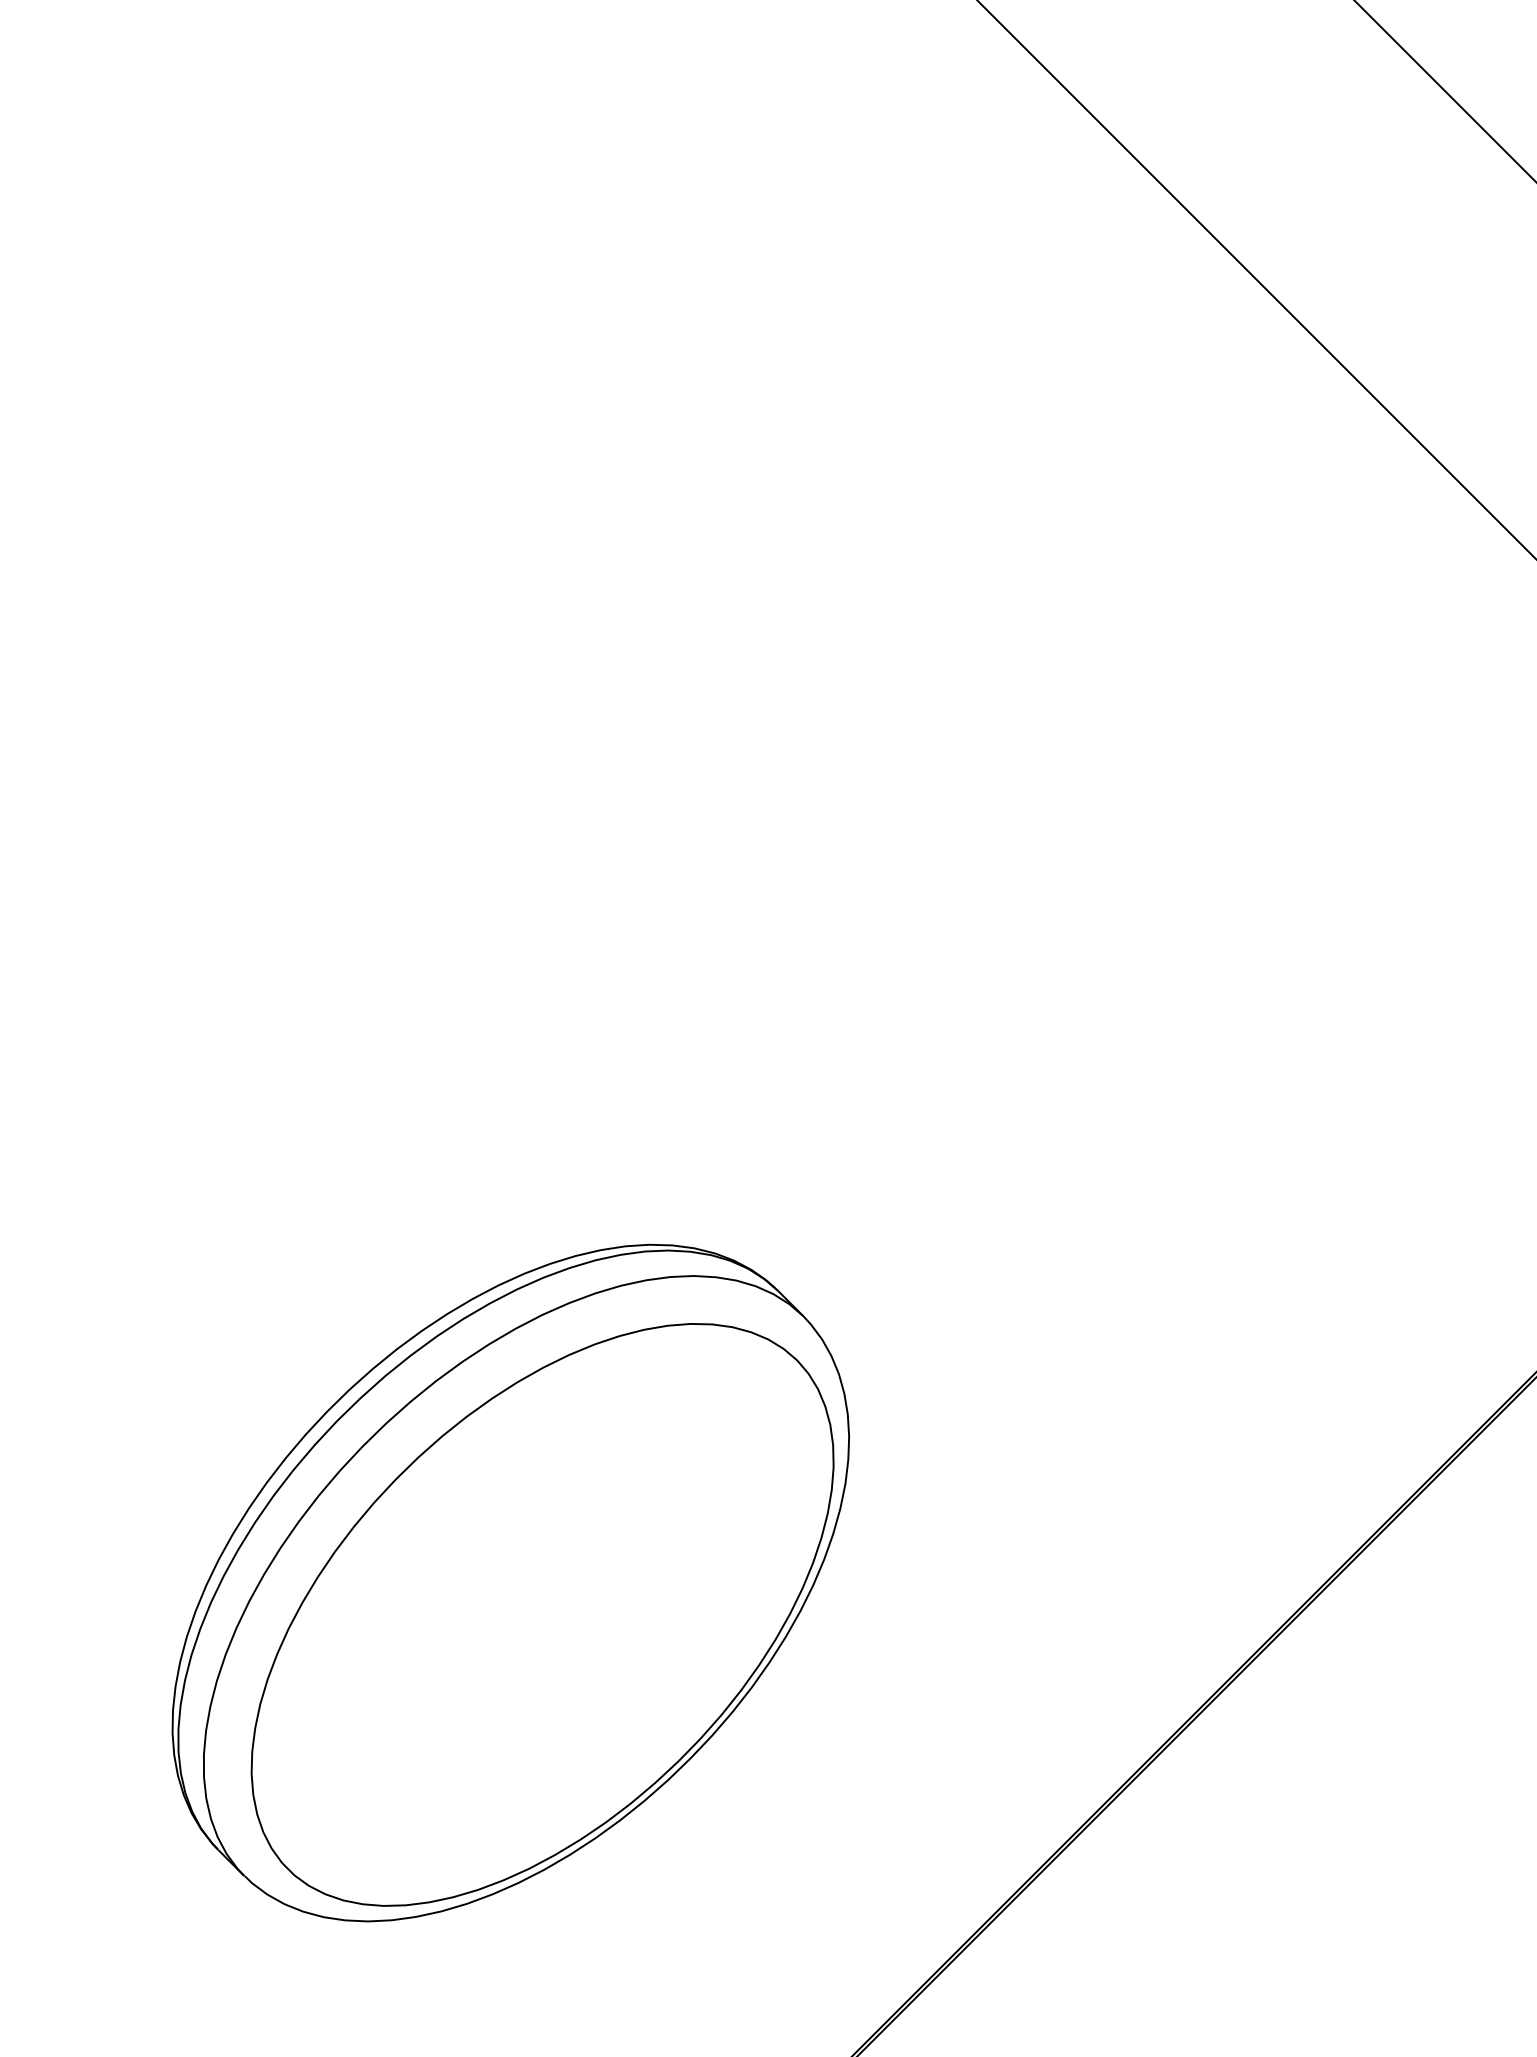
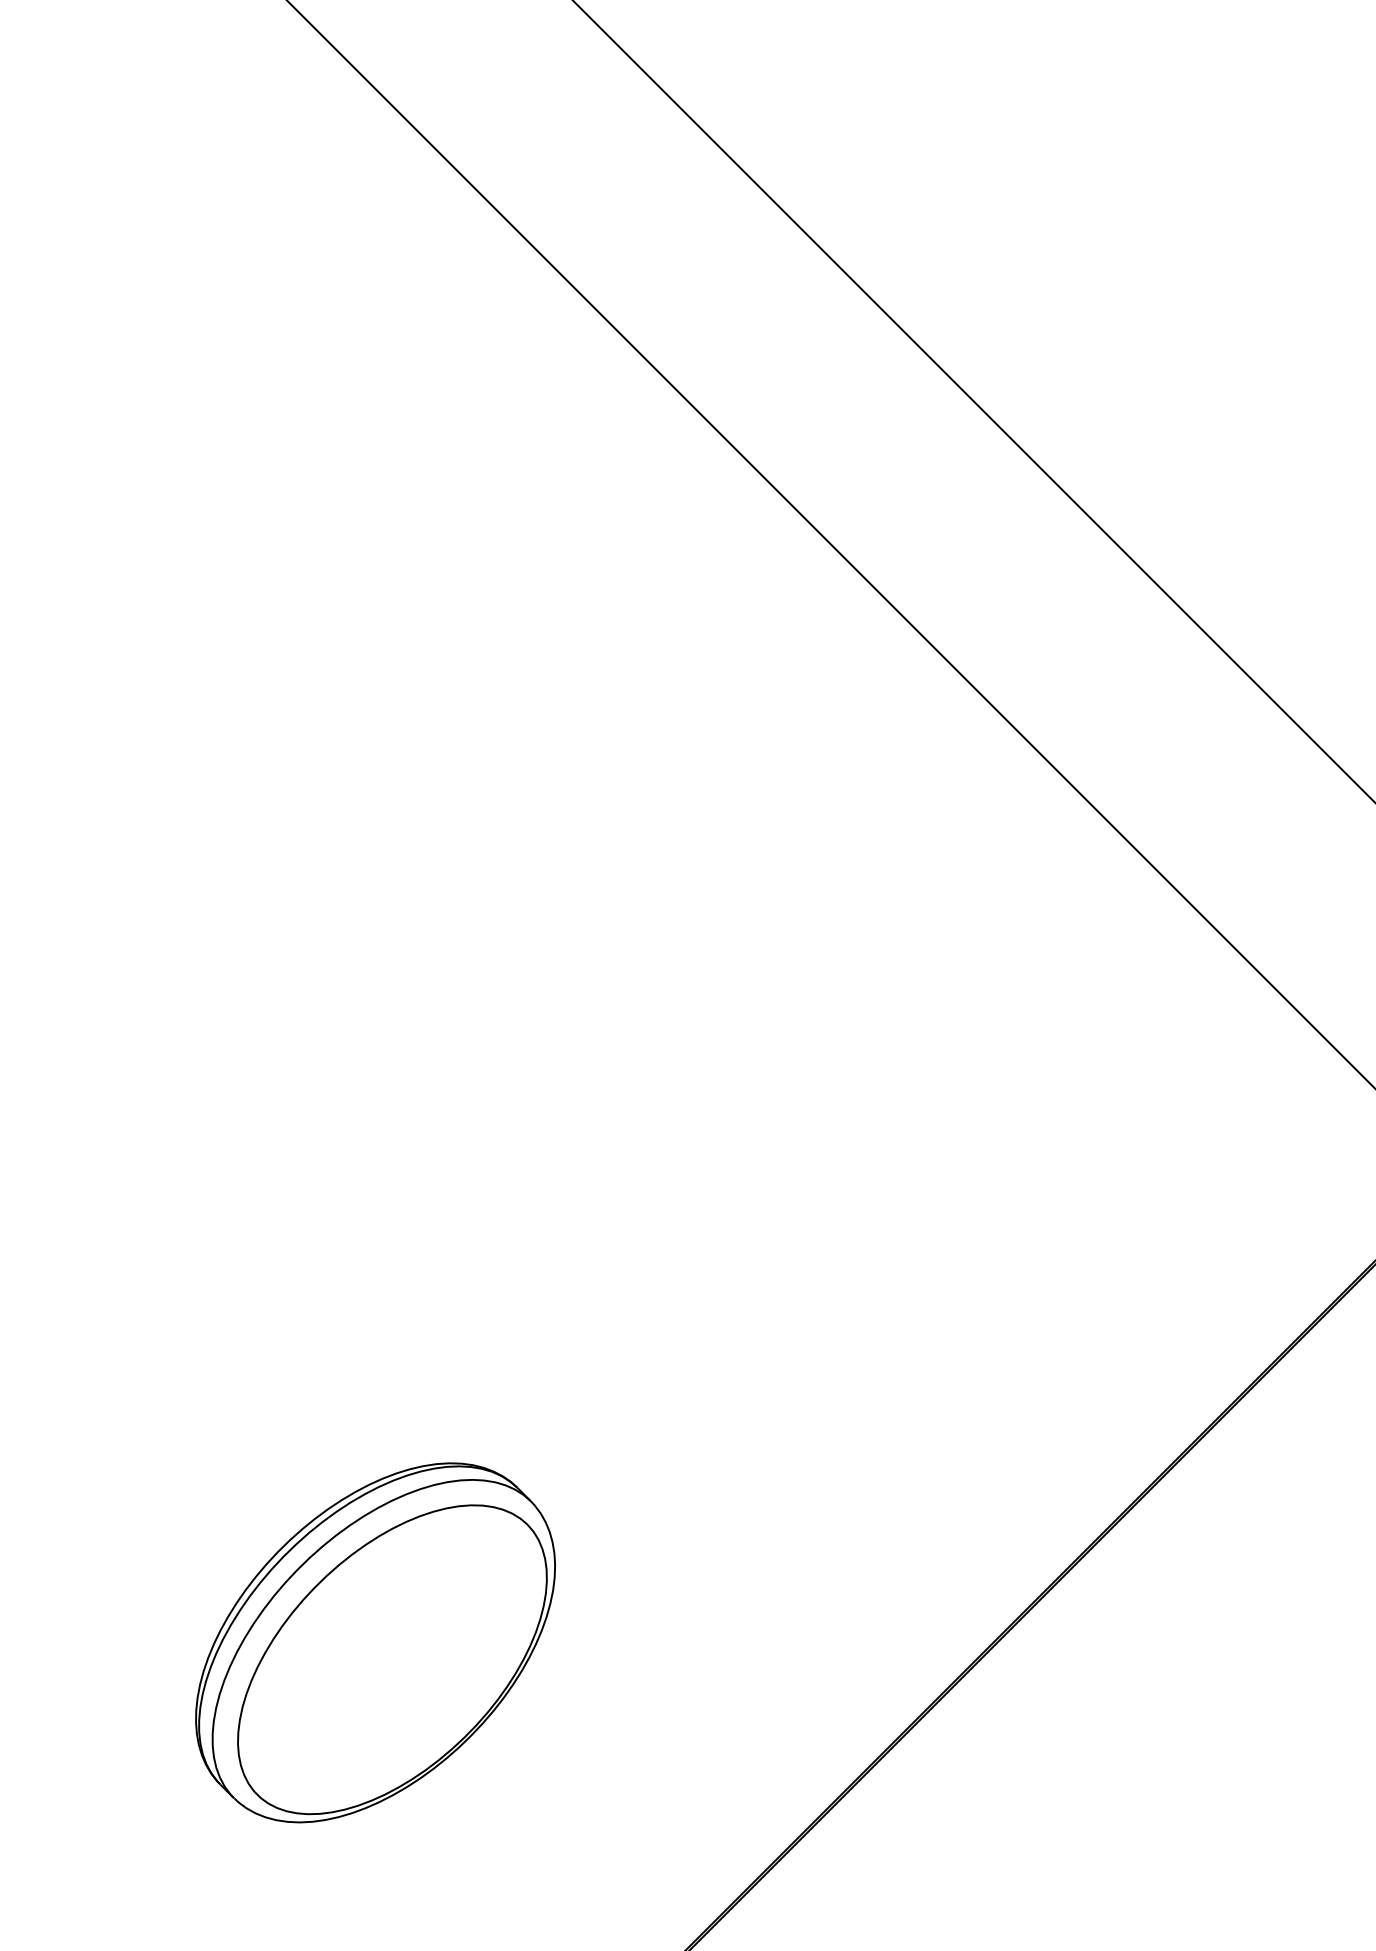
part: (510, 1582) -> (375, 1642), size x0.7

